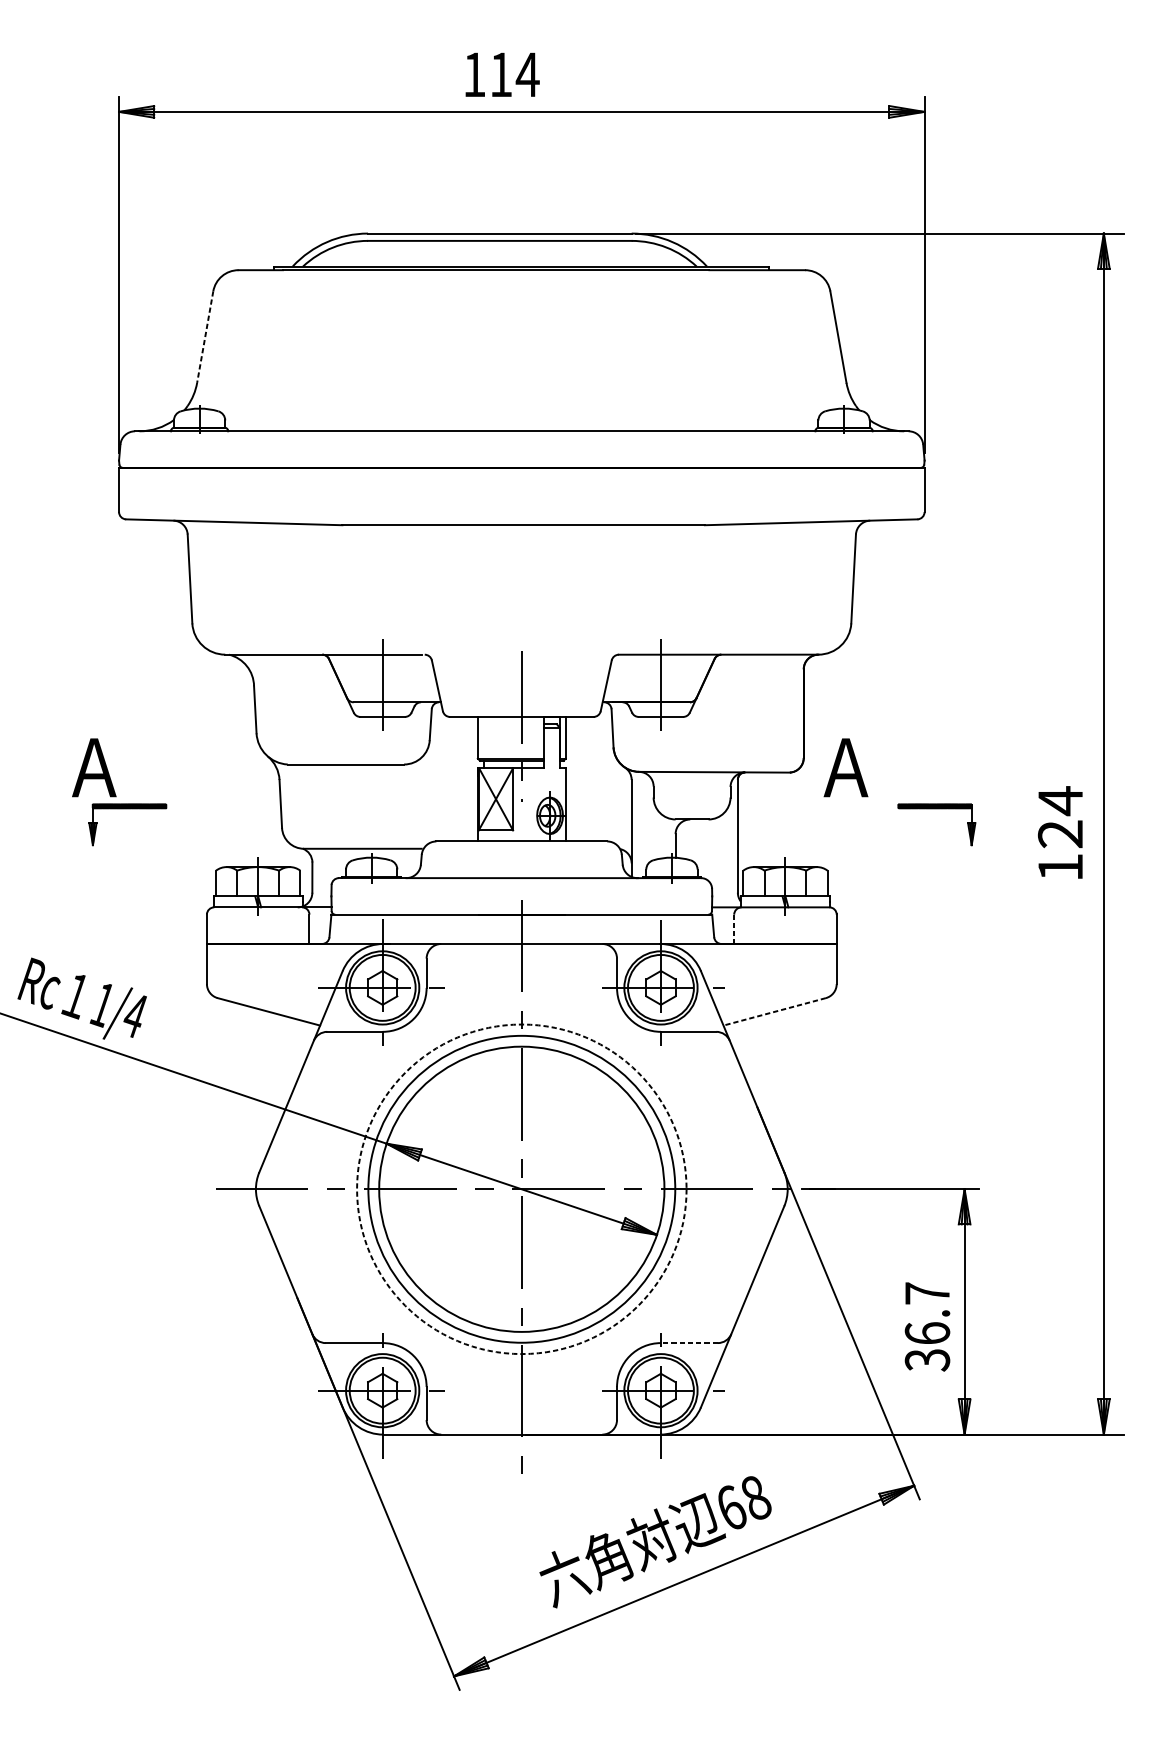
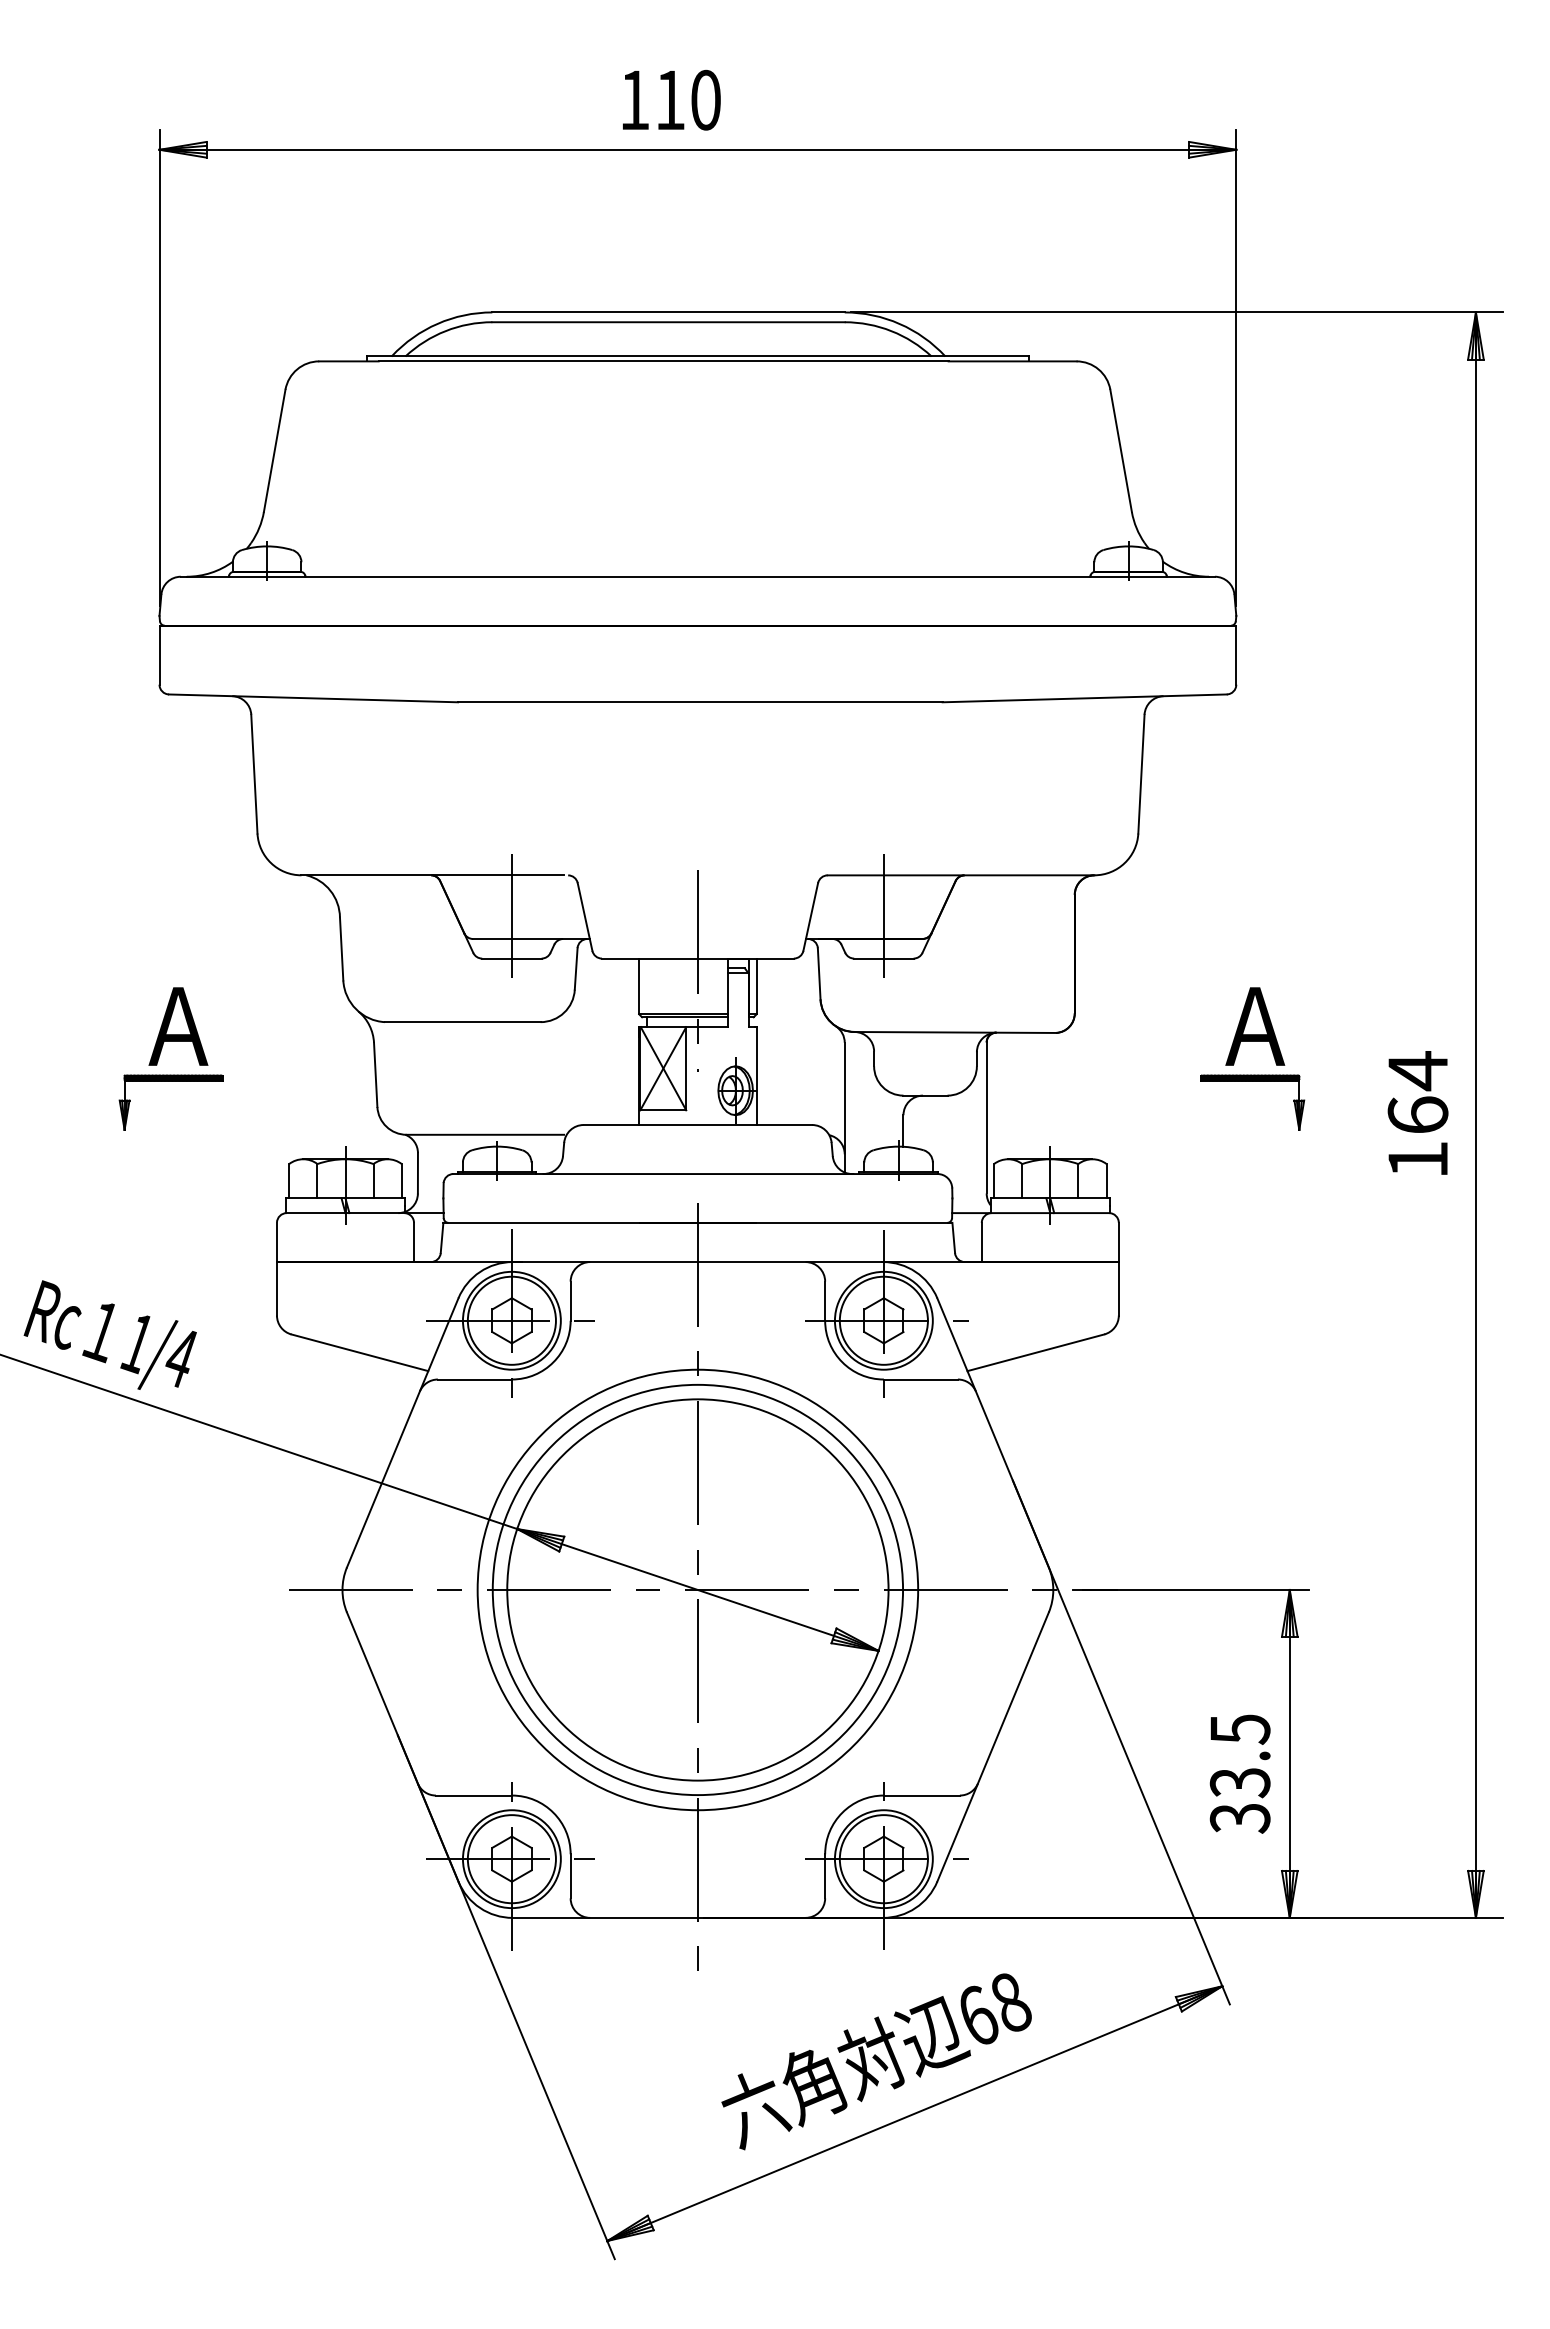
text: (527, 74) -> (705, 99), 114 -> 110
line: (205, 337) -> (274, 451), dashed -> solid
text: (94, 767) -> (178, 1026), moved
text: (846, 767) -> (1255, 1026), moved
text: (1060, 833) -> (1417, 1114), 124 -> 164
line: (733, 929) -> (981, 1242), dashed -> solid
line: (774, 1011) -> (1035, 1352), dashed -> solid
circle: (521, 1188) -> (697, 1589), dashed -> solid
text: (926, 1313) -> (1239, 1756), 36.7 -> 33.5
line: (689, 1343) -> (921, 1795), dashed -> solid

